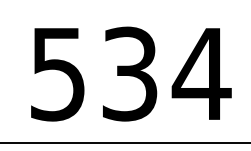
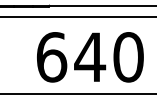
text: (130, 74) -> (90, 57), 534 -> 640

